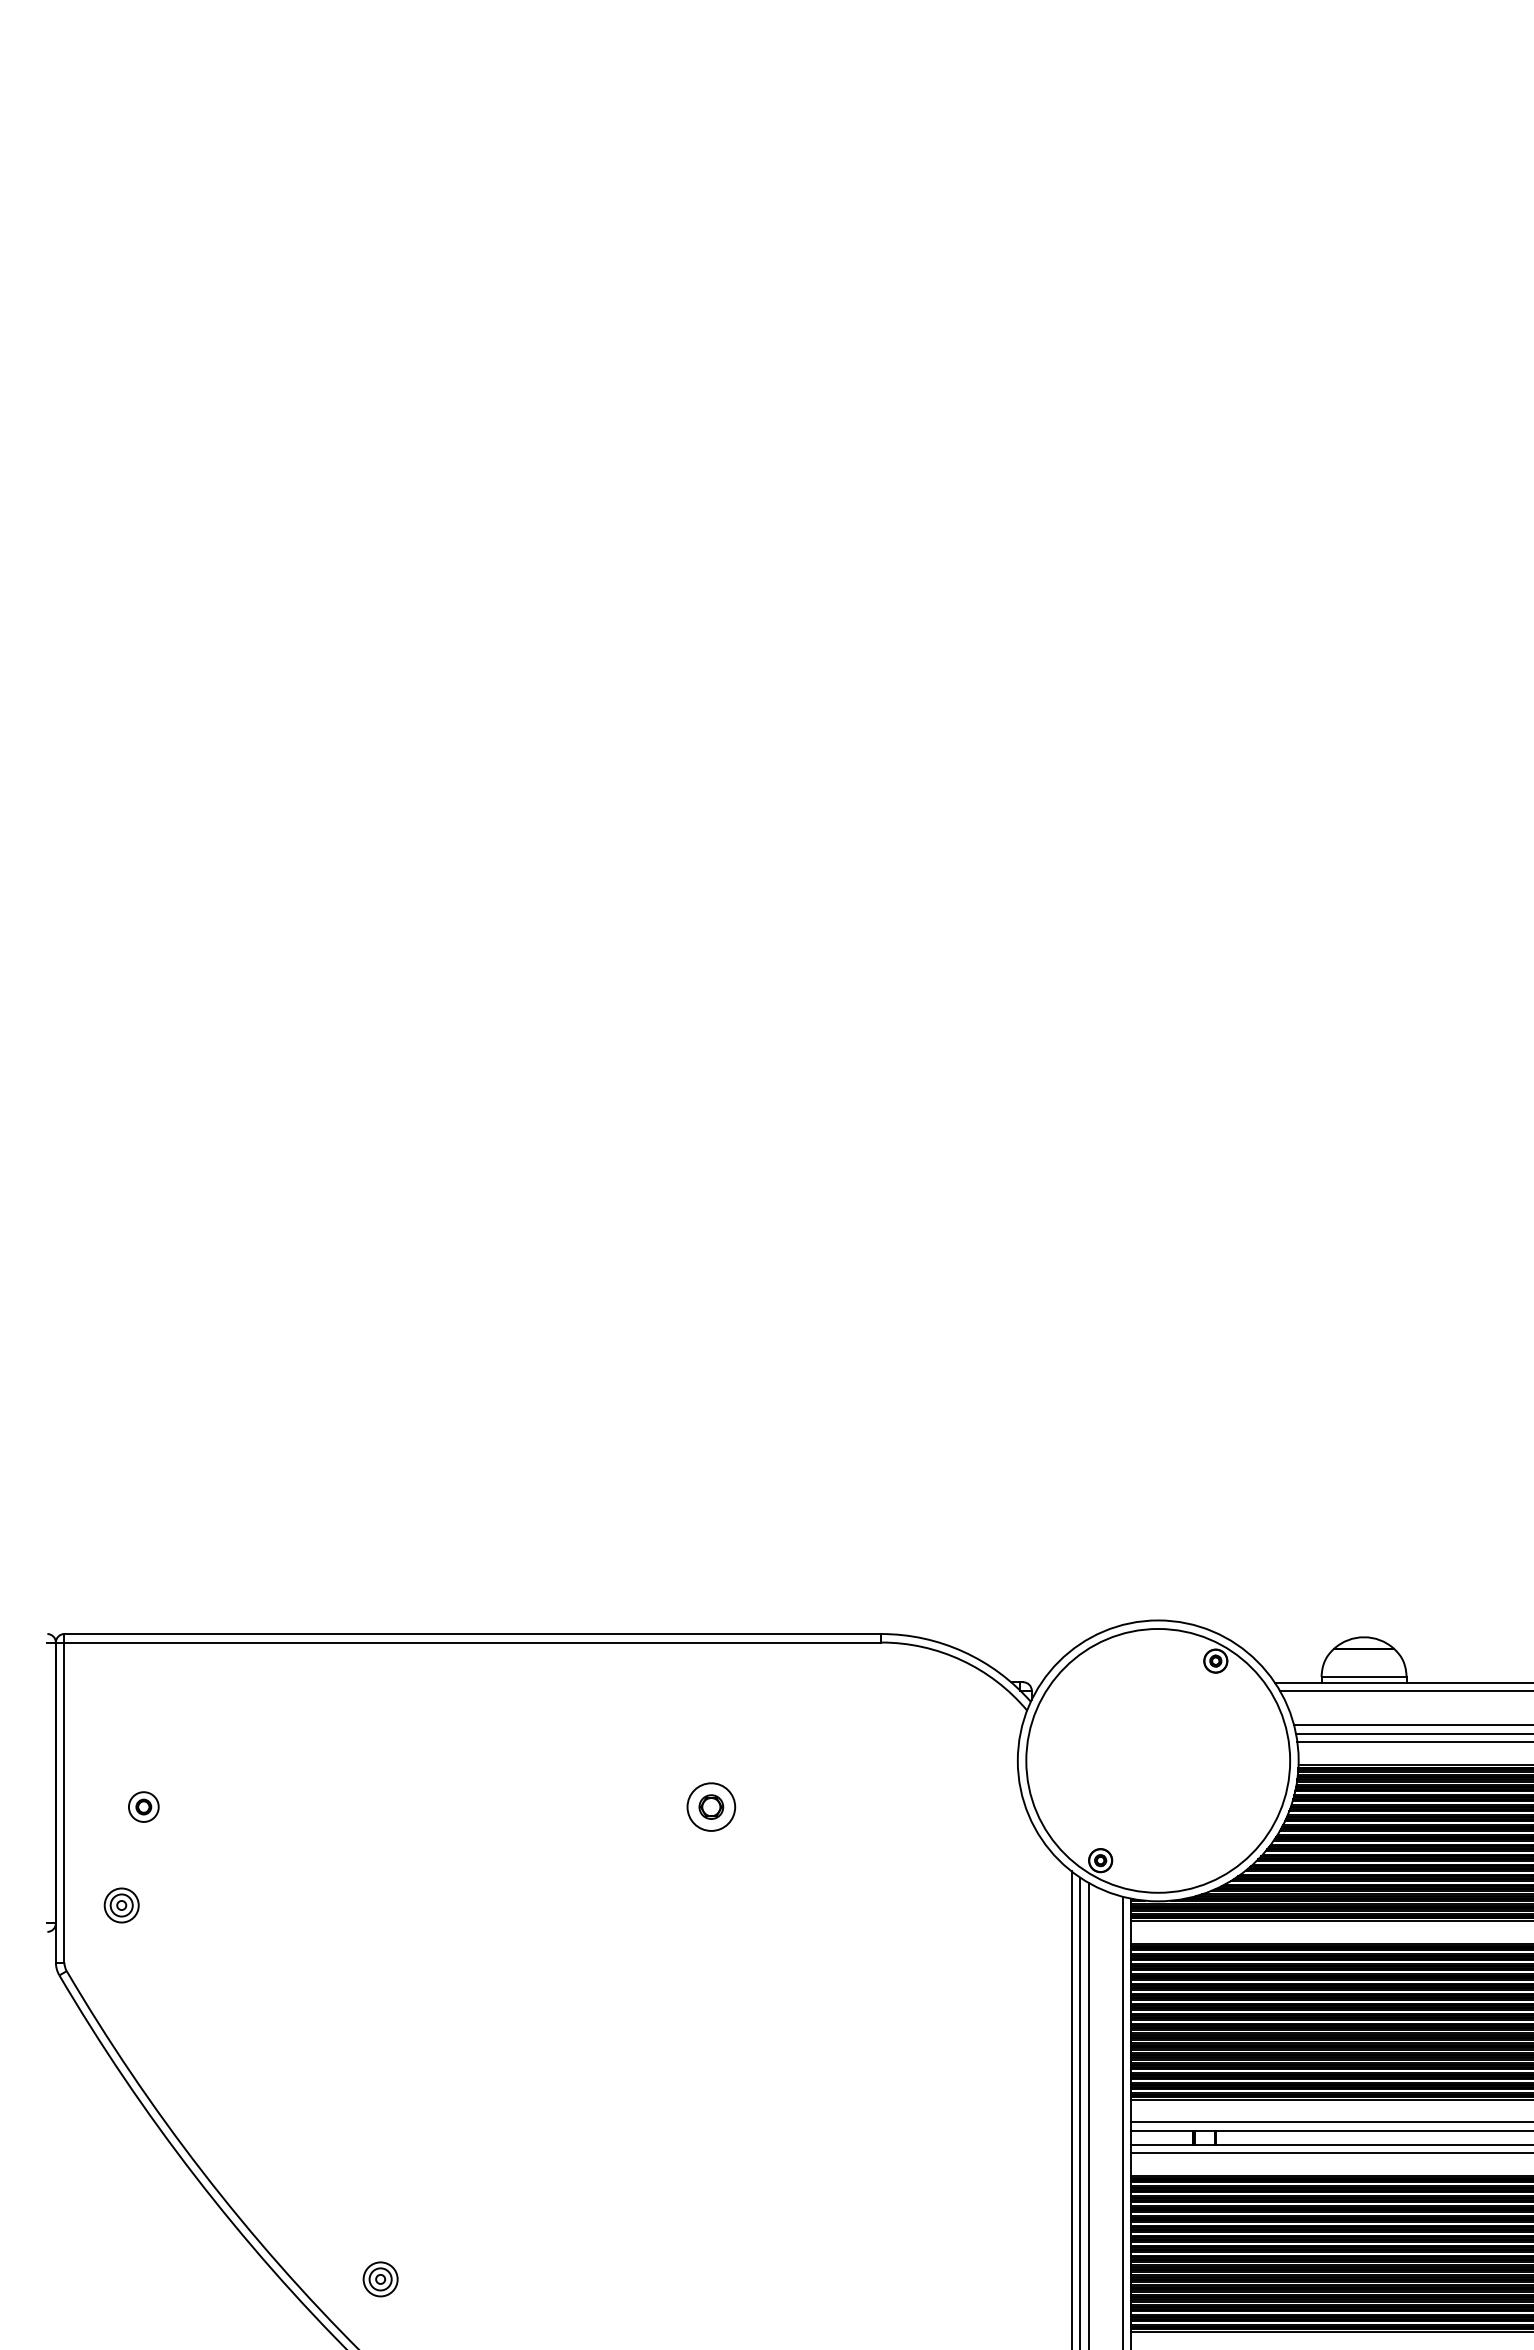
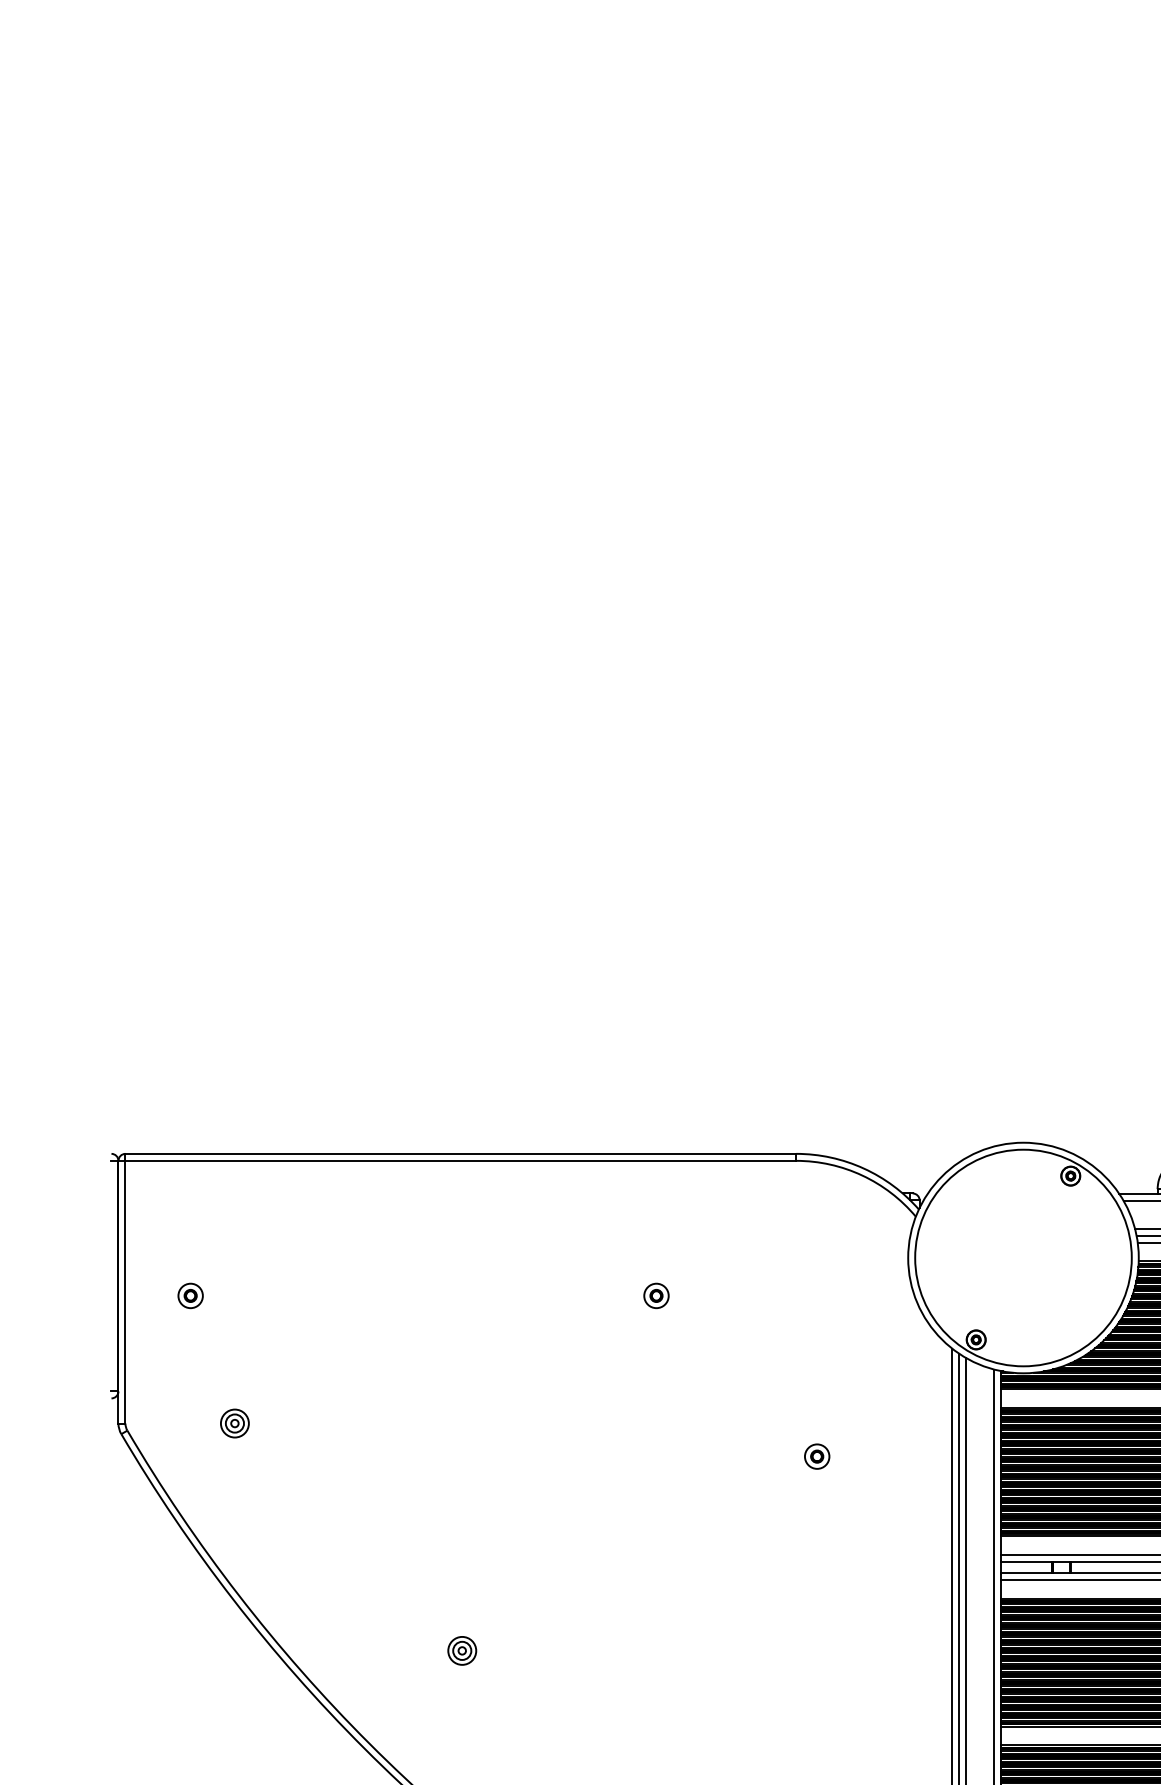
part: (710, 1806) -> (655, 1295), size x0.62
part: (121, 1905) -> (234, 1423), moved
part: (906, 2002) -> (816, 1456), added
part: (380, 2279) -> (462, 1650), moved

